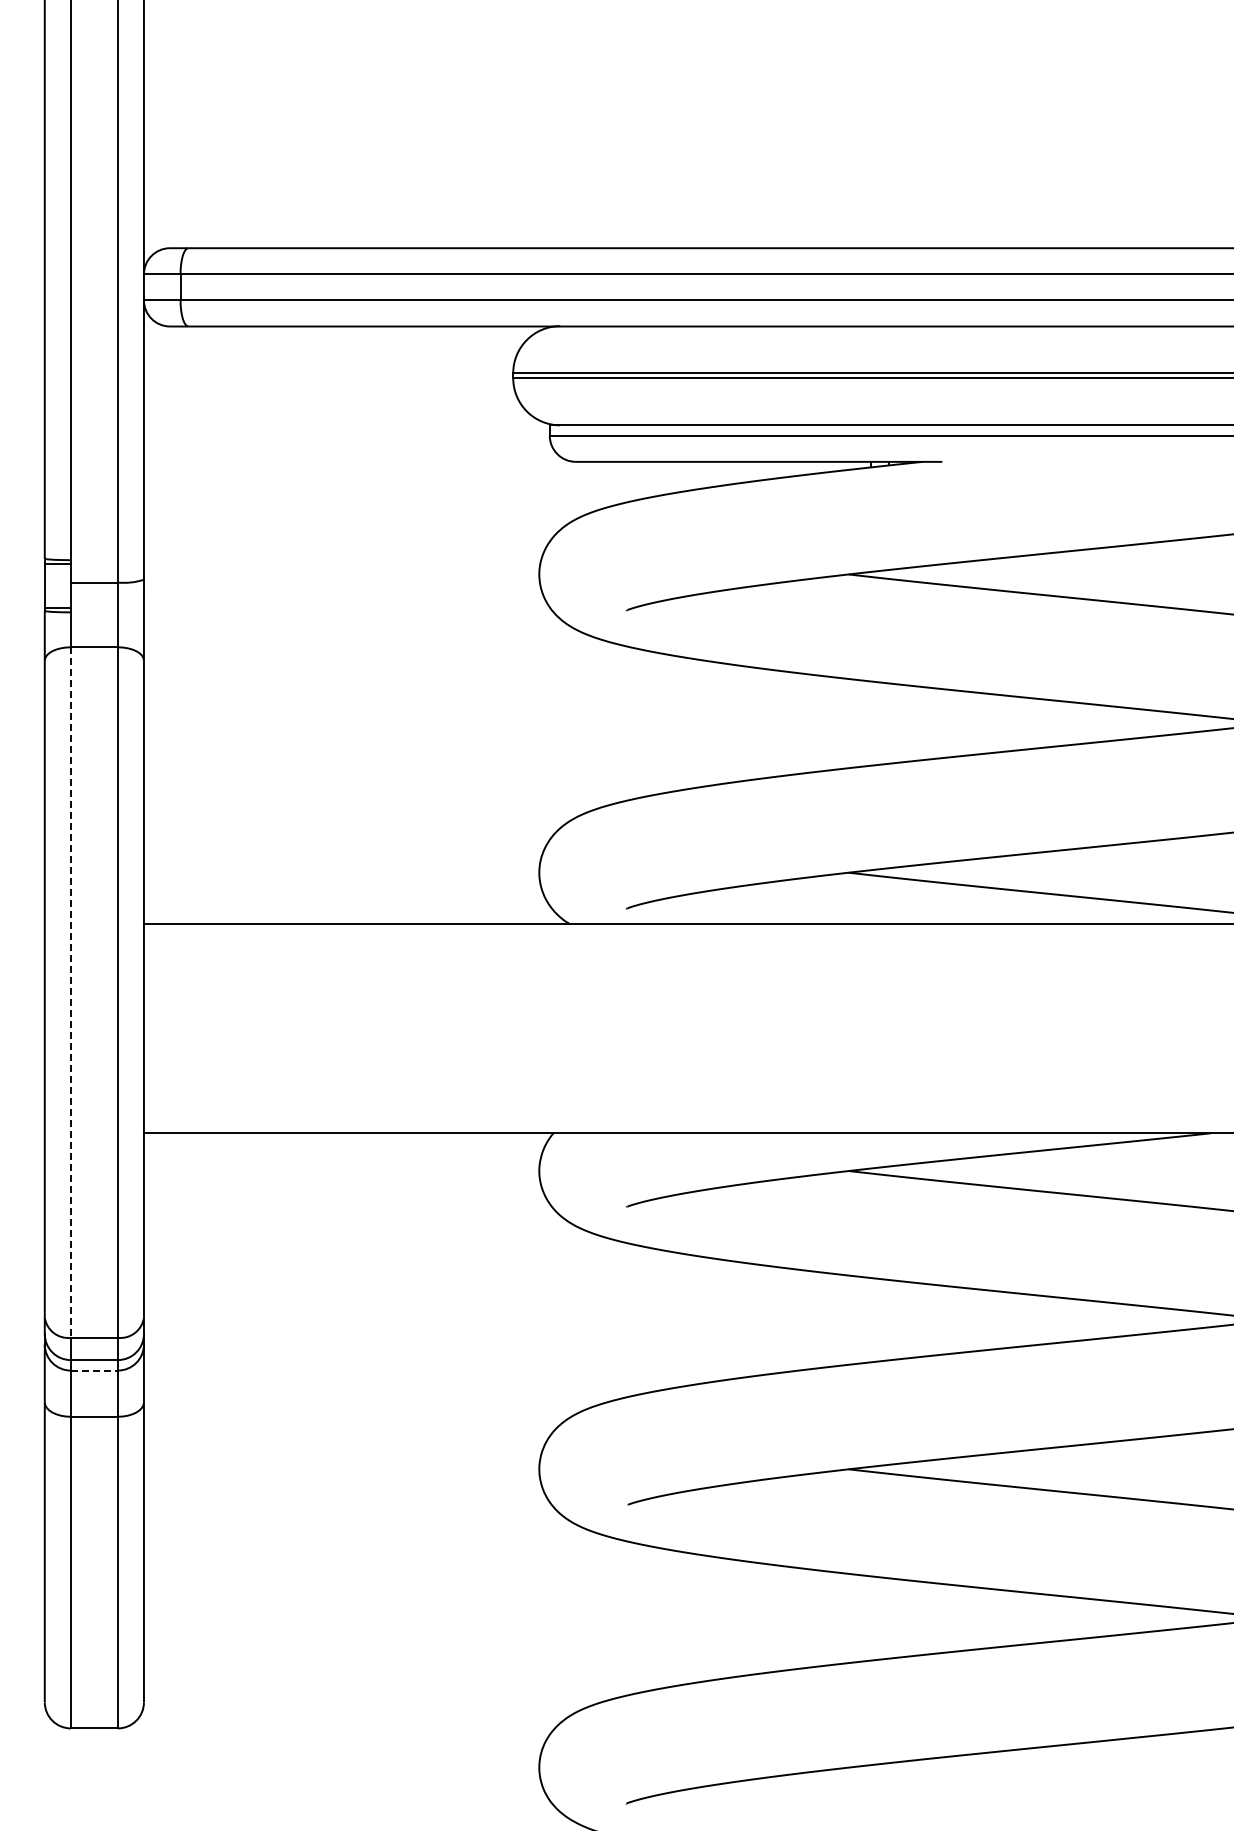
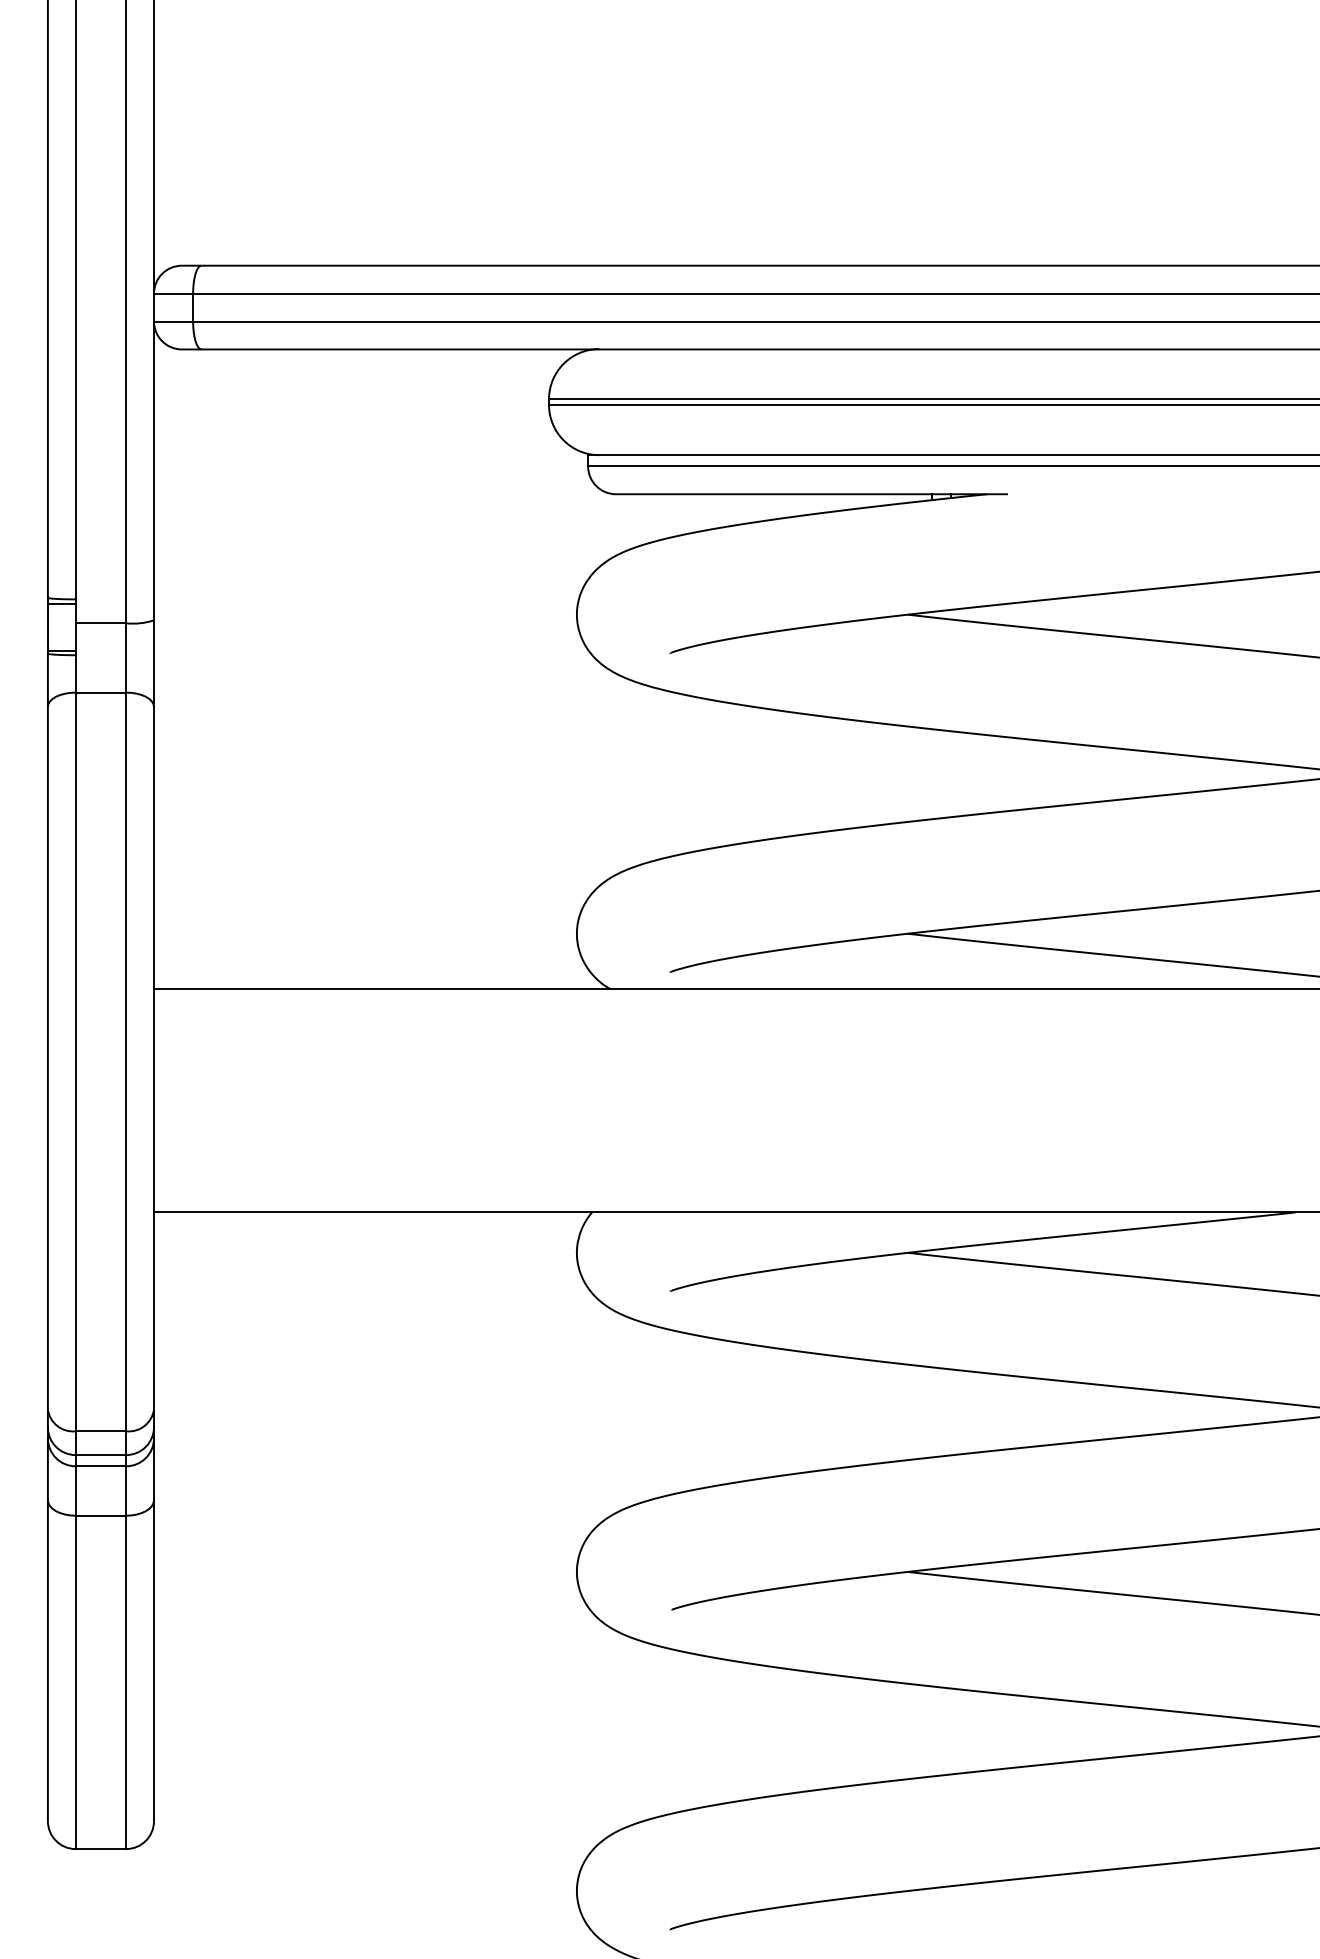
line: (70, 993) -> (75, 1062), dashed -> solid
line: (94, 1370) -> (101, 1466), dashed -> solid

